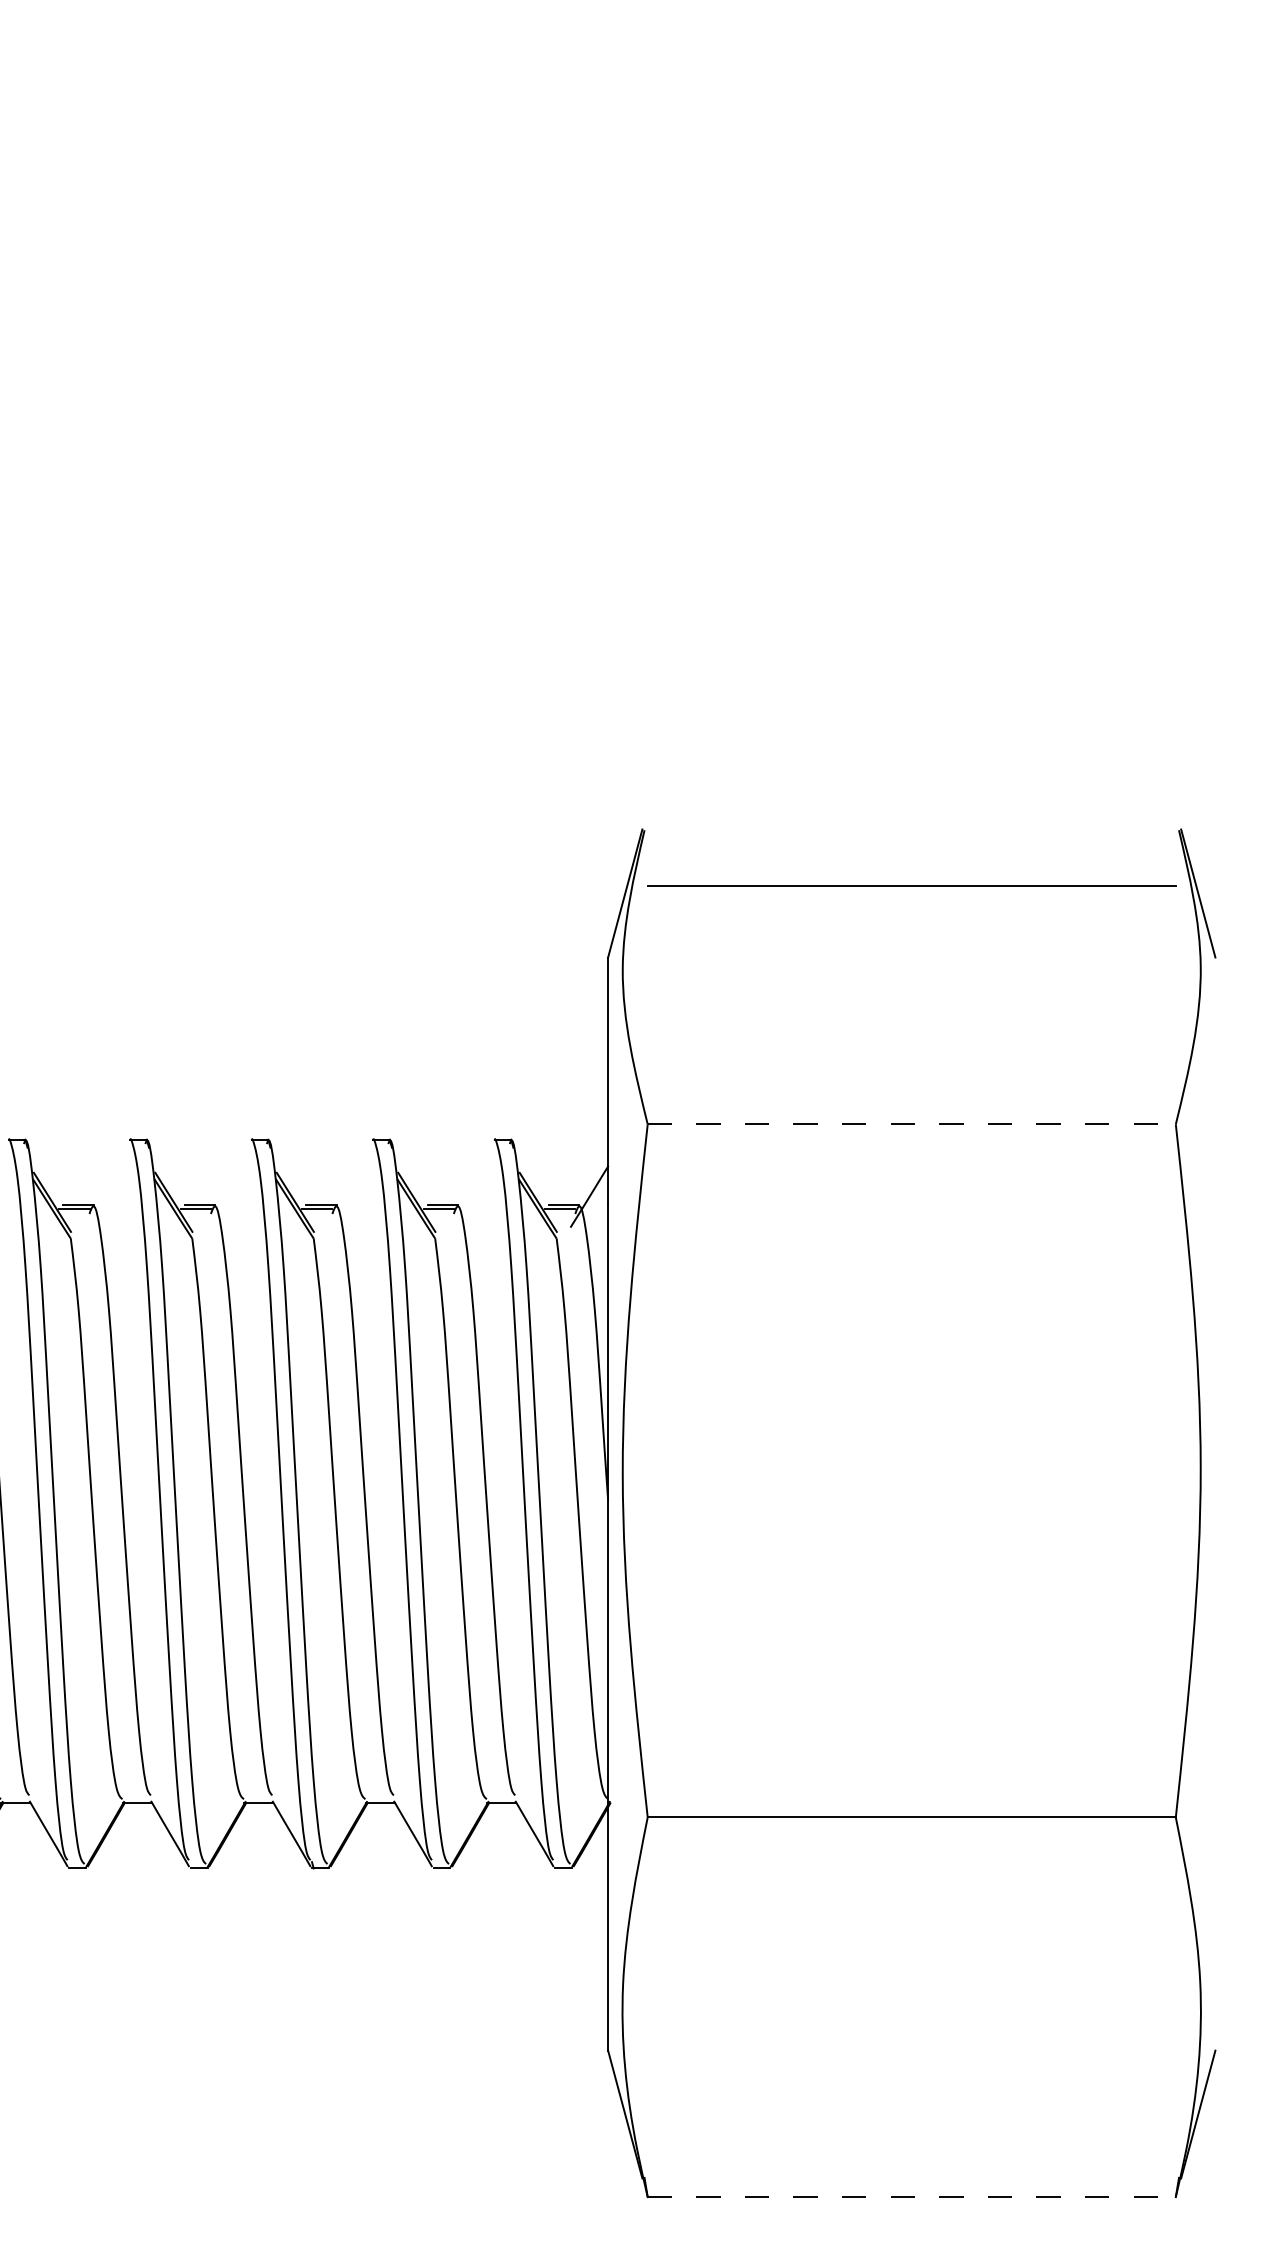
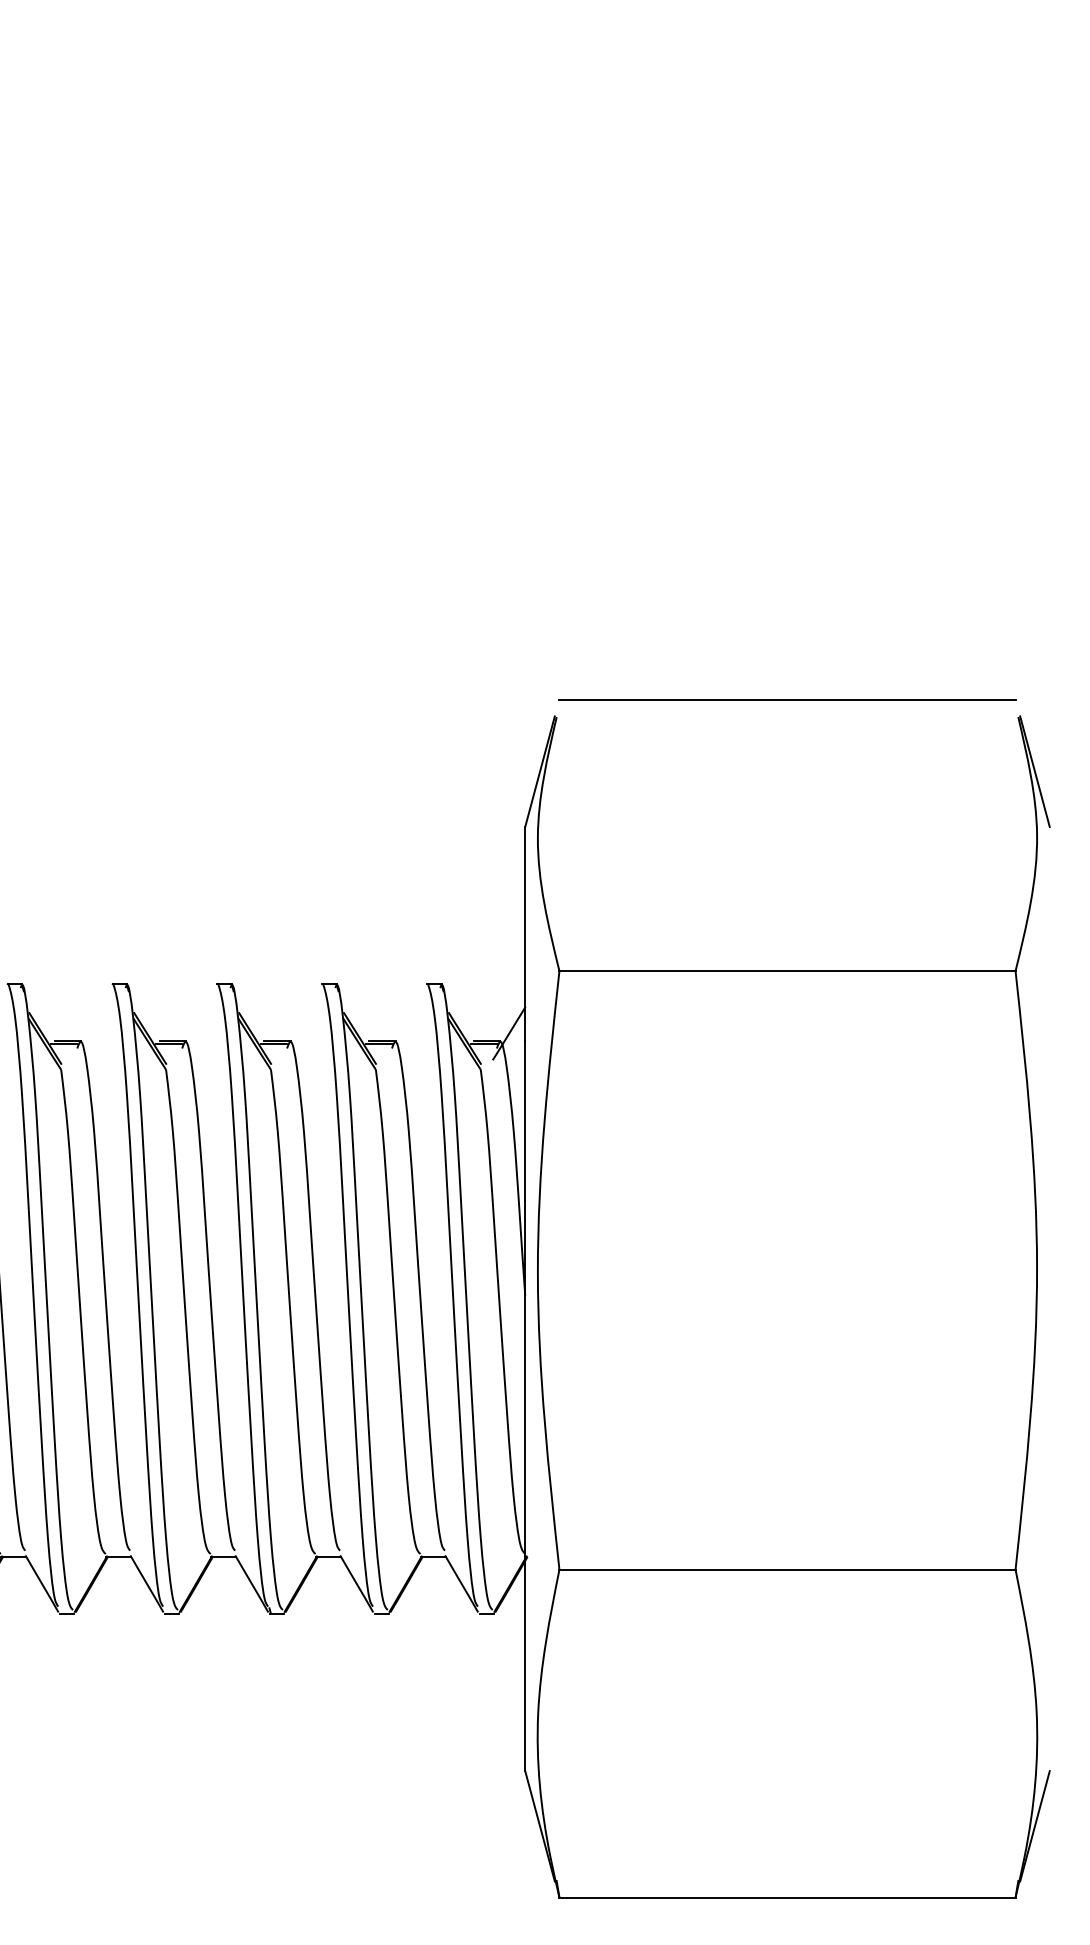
line: (911, 885) -> (787, 700), moved
line: (912, 1124) -> (788, 971), dashed -> solid
line: (912, 2197) -> (788, 1897), dashed -> solid

